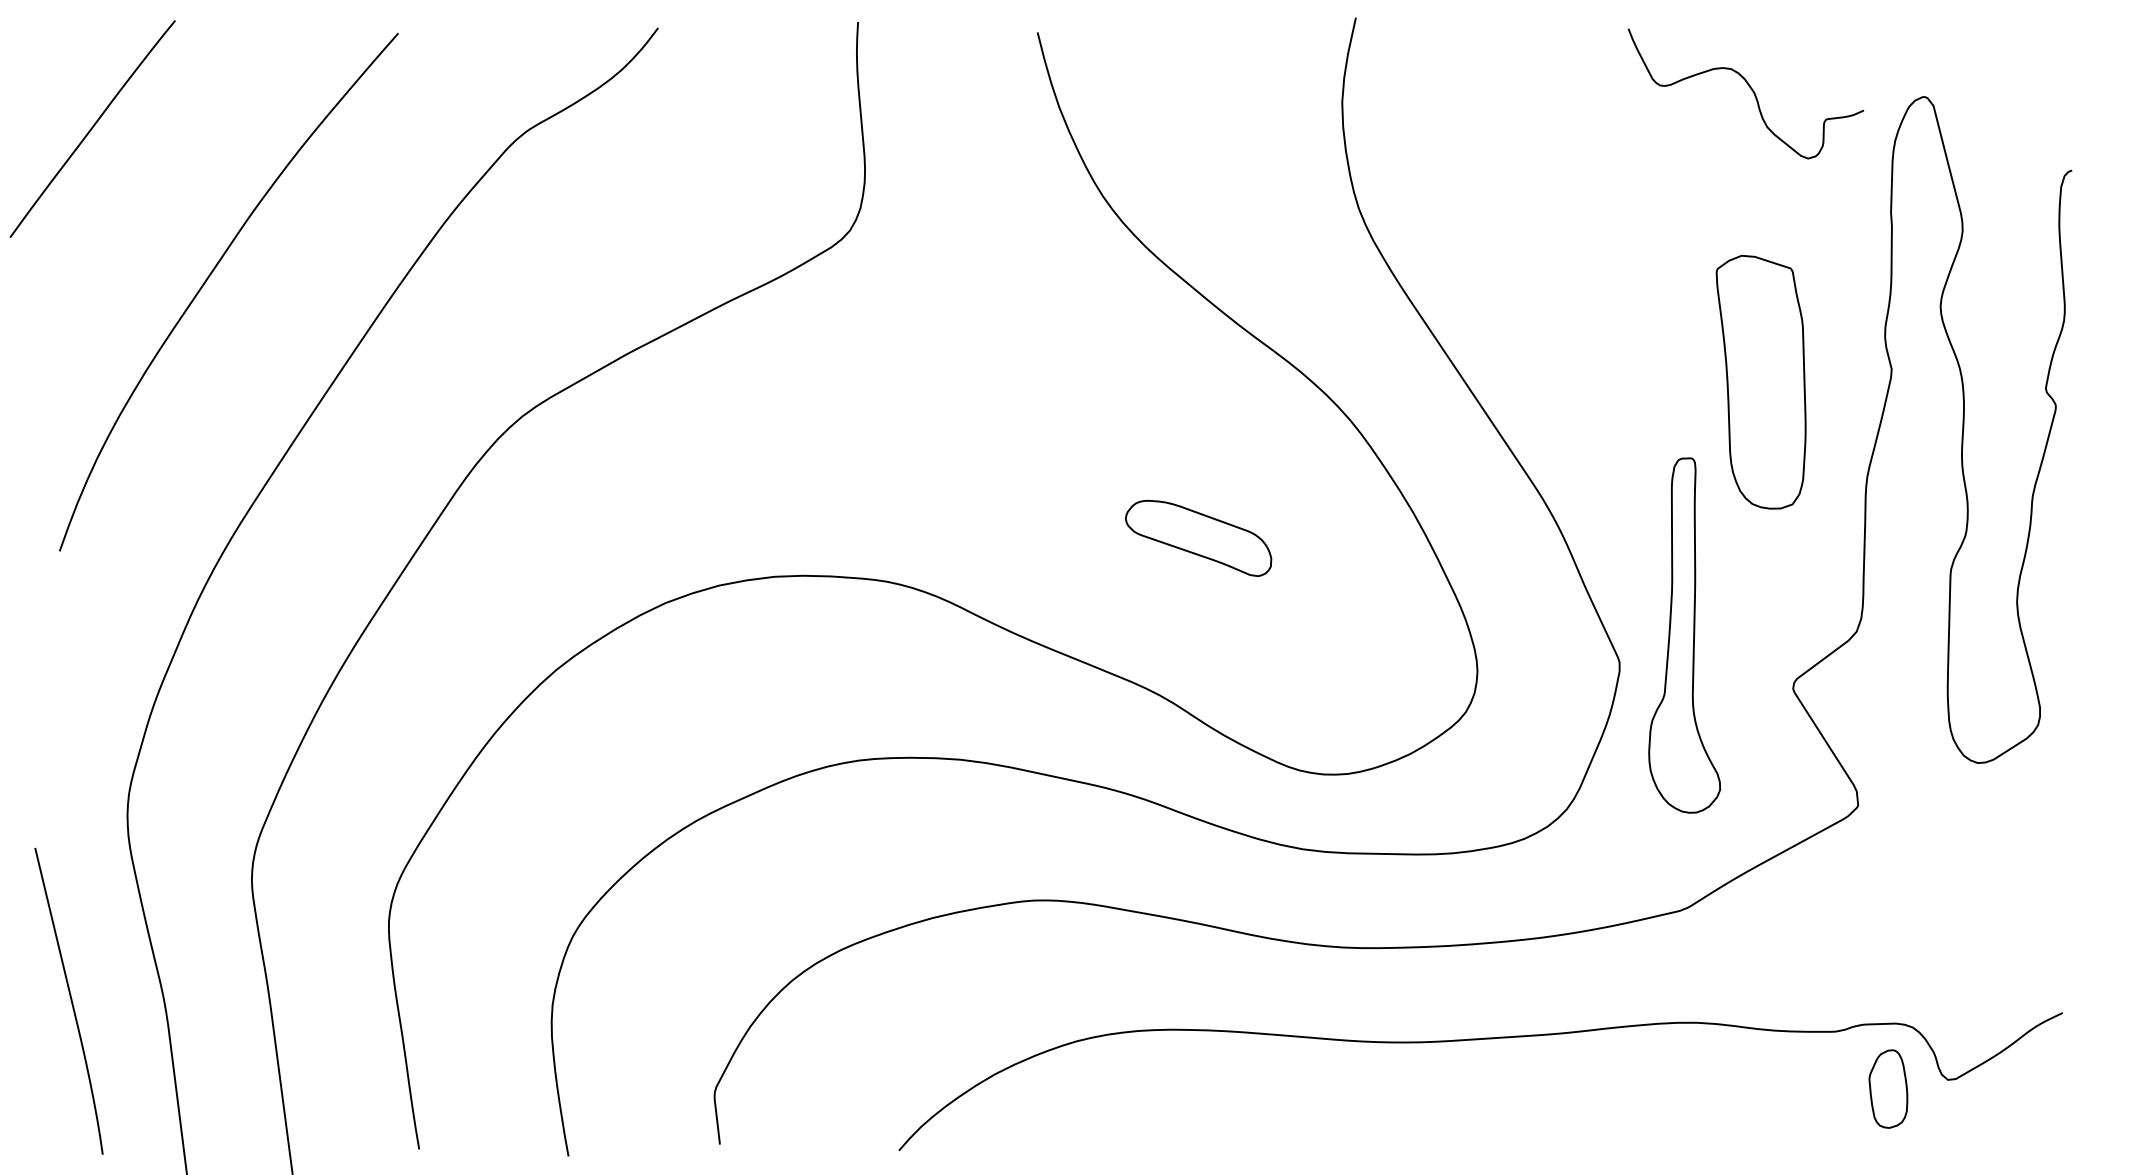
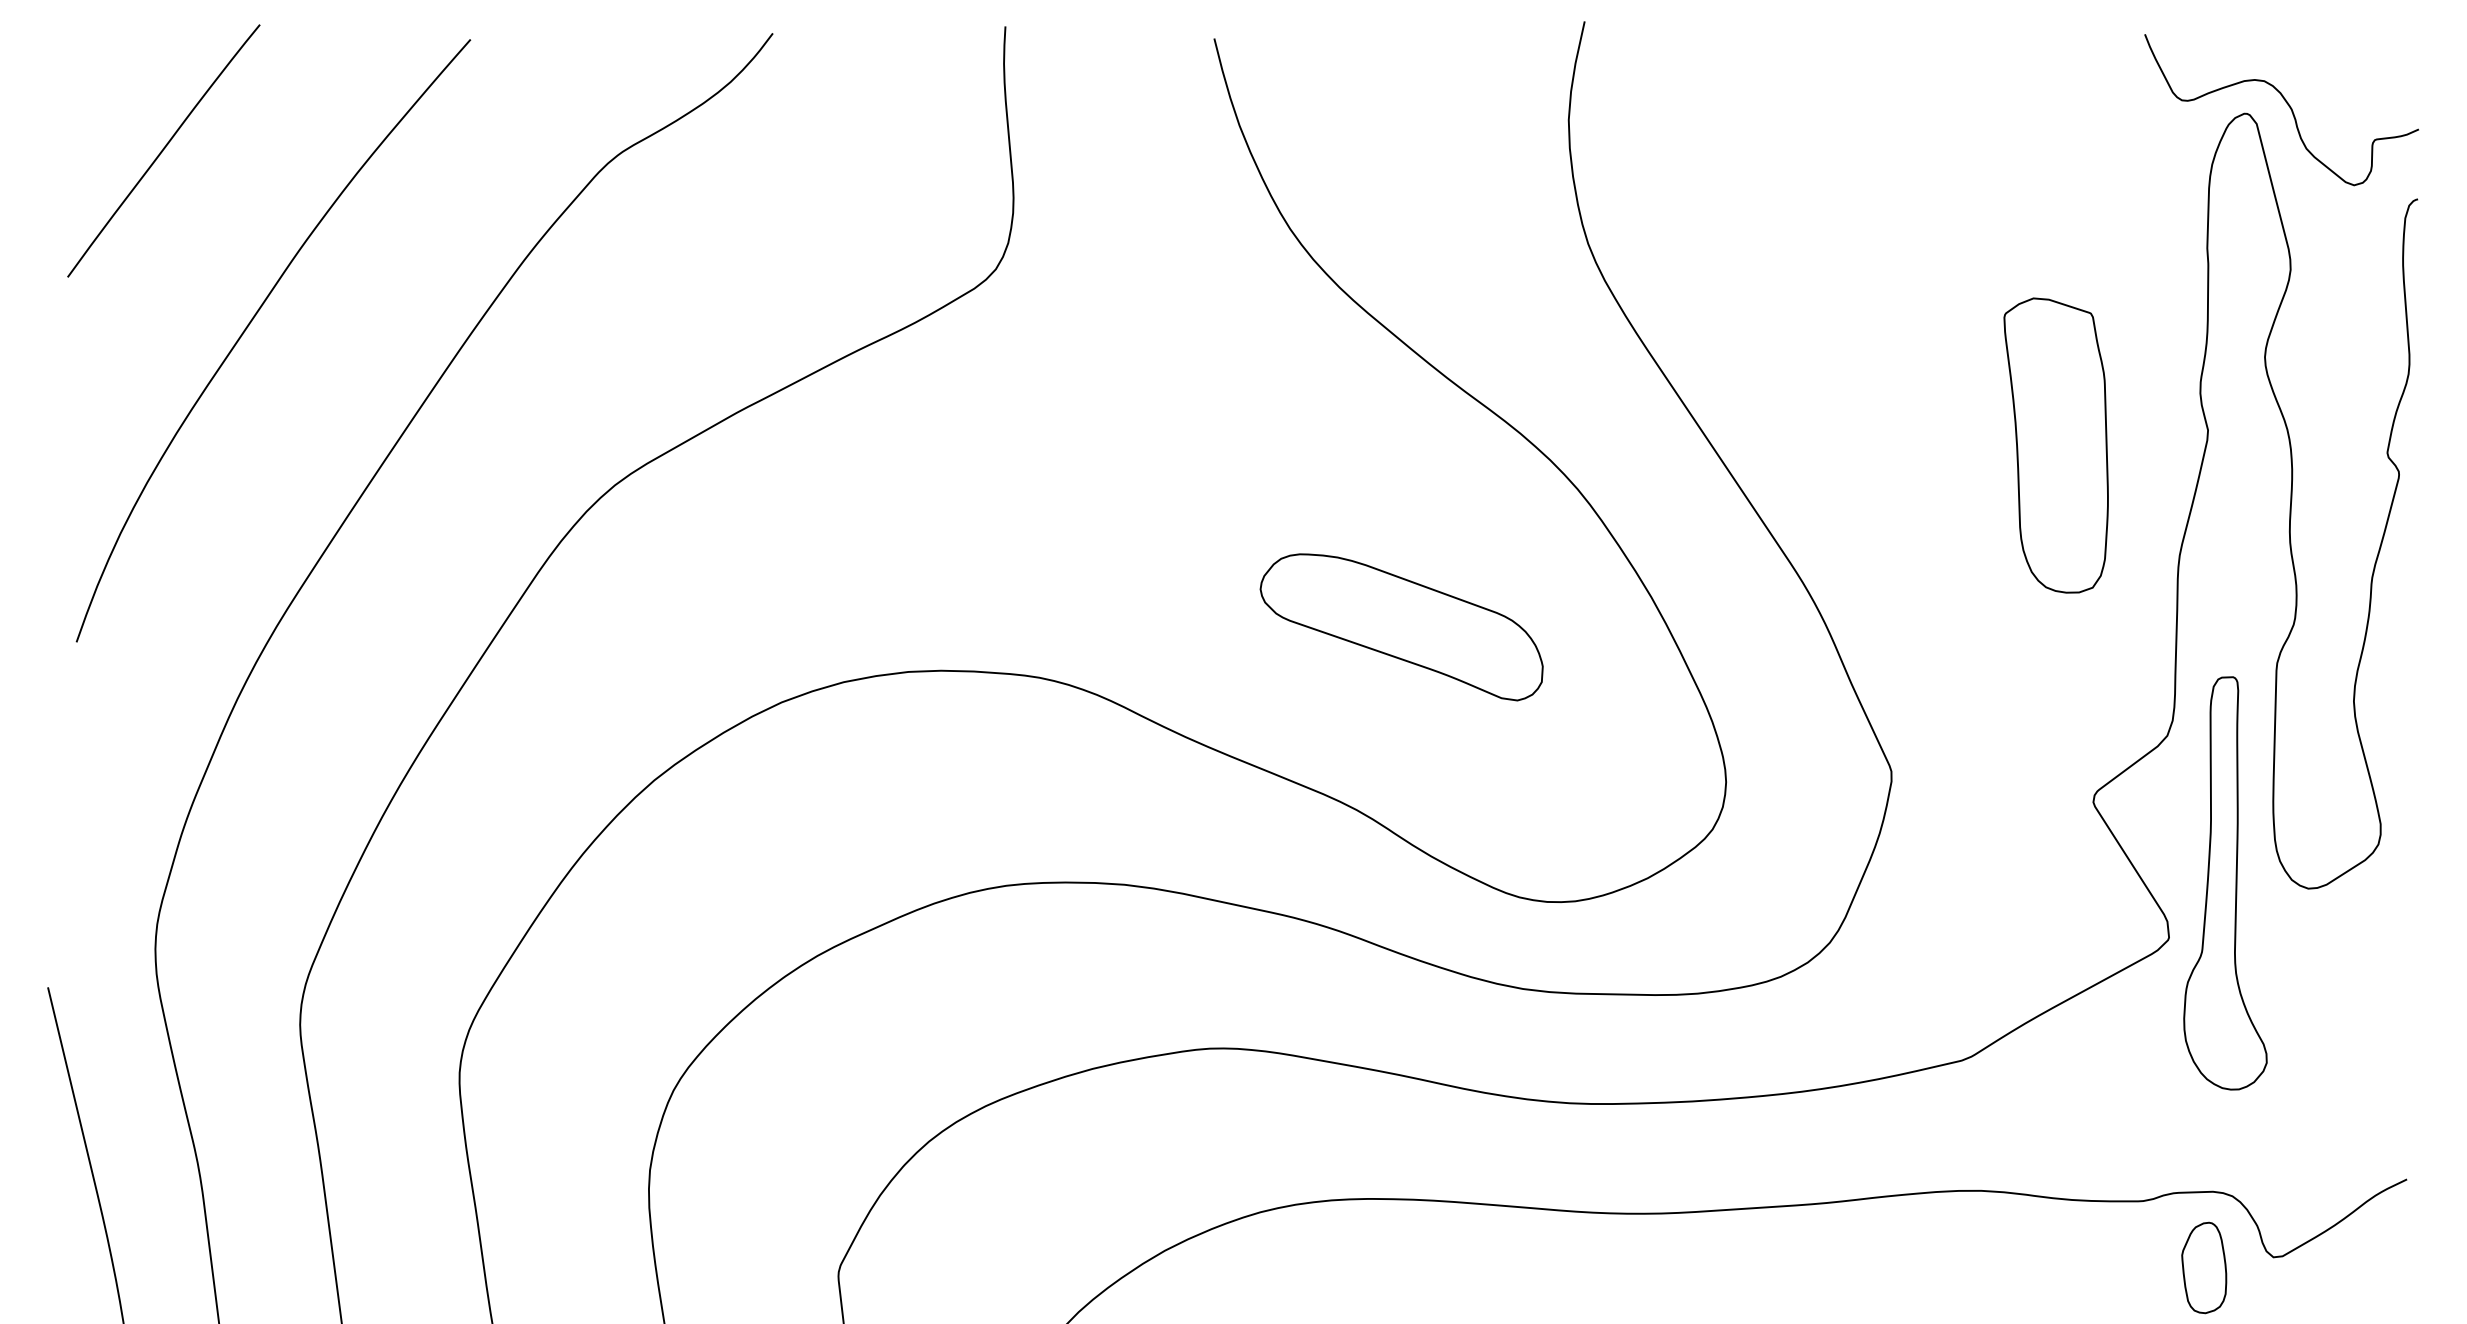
curve: (1750, 89) -> (2286, 104), moved
curve: (92, 128) -> (163, 150), moved
part: (1198, 538) -> (1401, 627), size x1.67
part: (1684, 635) -> (2225, 883), moved

